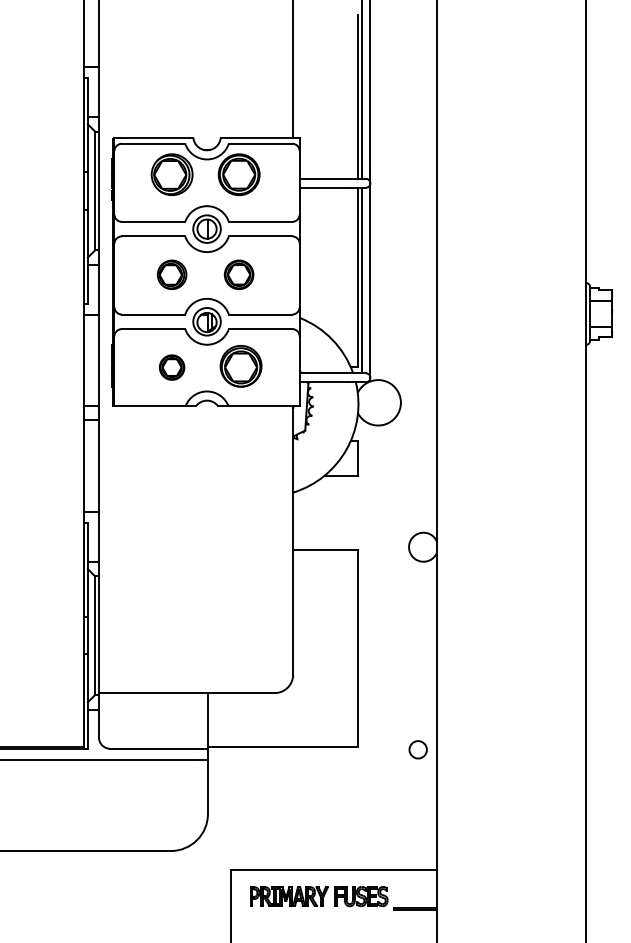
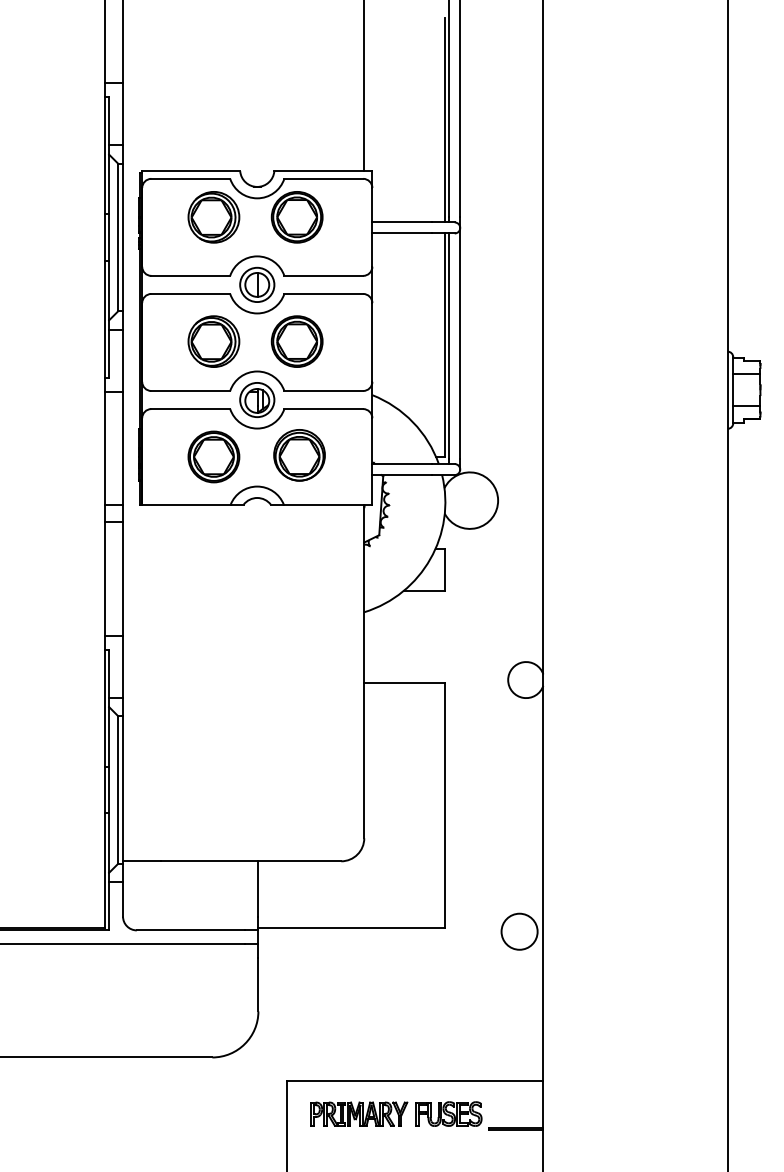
part: (171, 274) -> (213, 341), size x1.43
part: (238, 274) -> (296, 341), size x1.43
part: (171, 367) -> (213, 456), size x1.67
circle: (417, 749) -> (518, 931), size x1.67

